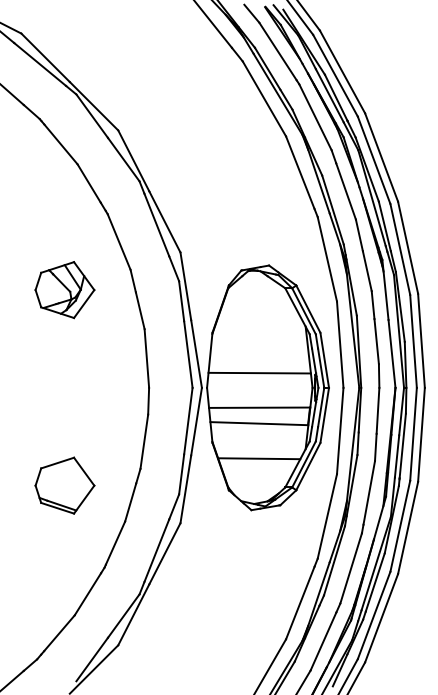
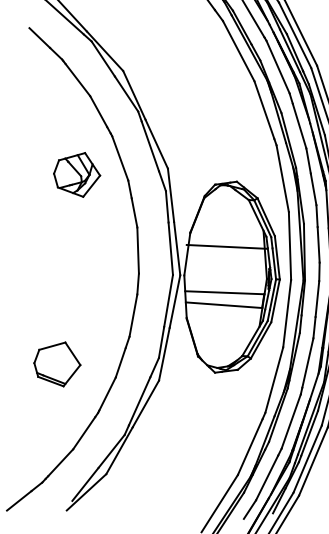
part: (64, 290) -> (76, 174), moved
line: (259, 372) -> (226, 246), moved
line: (259, 458) -> (223, 332), removed
part: (64, 485) -> (57, 363), moved

